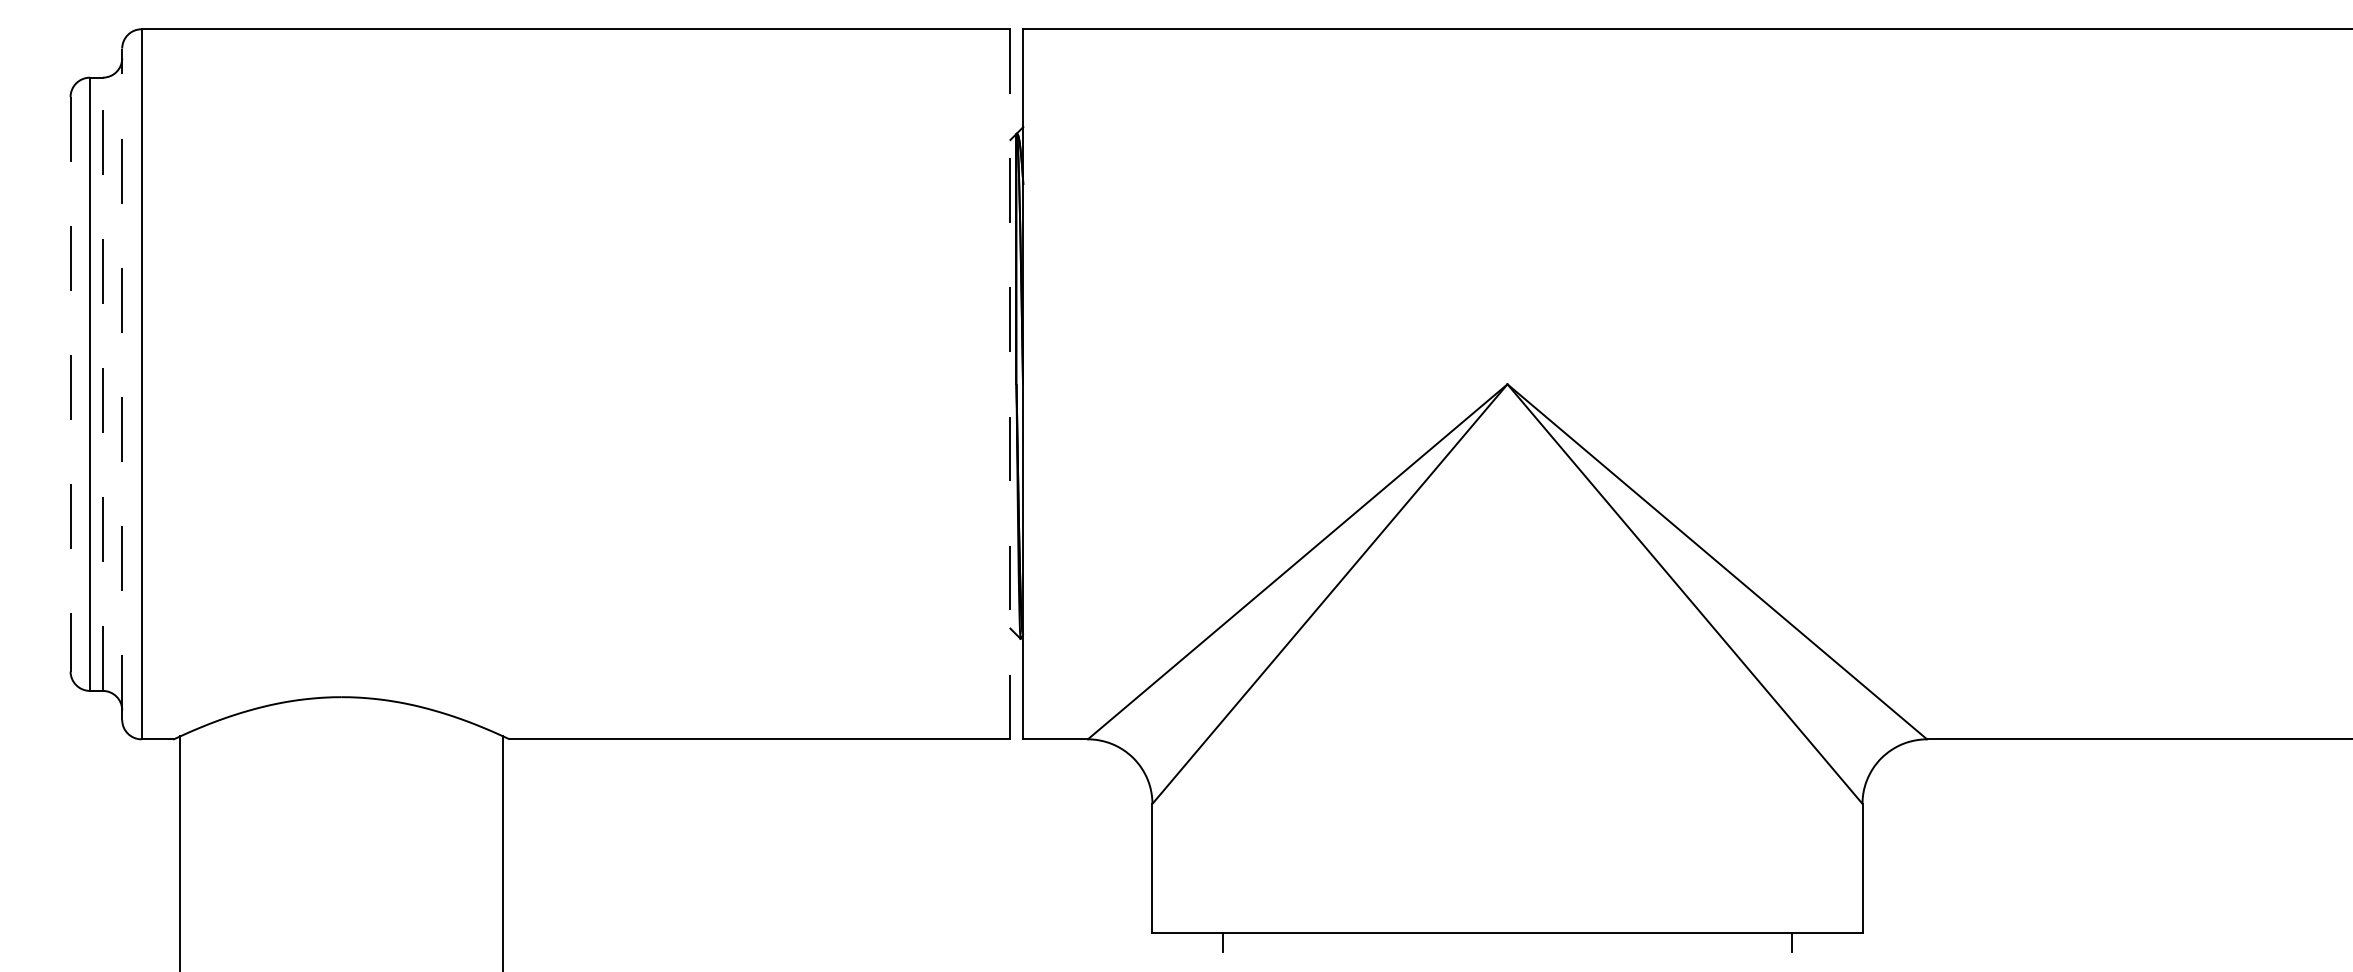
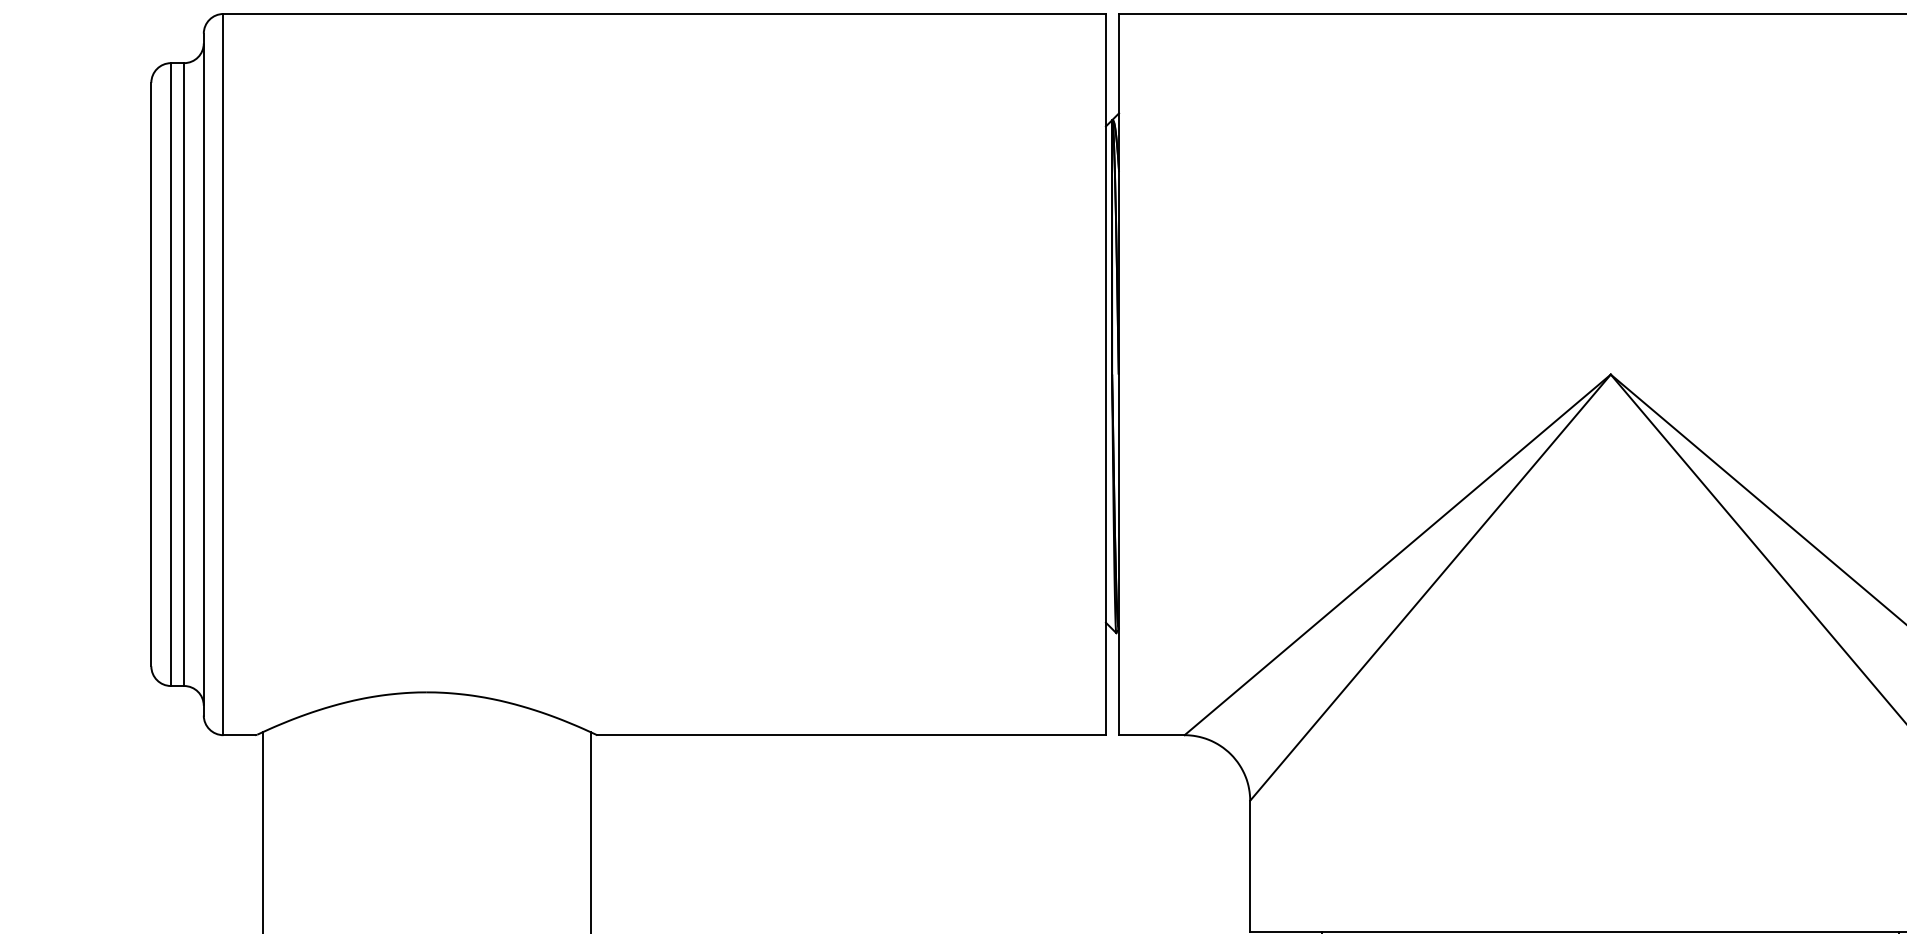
line: (1010, 383) -> (1106, 373), dashed -> solid
line: (70, 384) -> (151, 374), dashed -> solid
line: (102, 384) -> (183, 374), dashed -> solid
line: (122, 384) -> (204, 374), dashed -> solid

